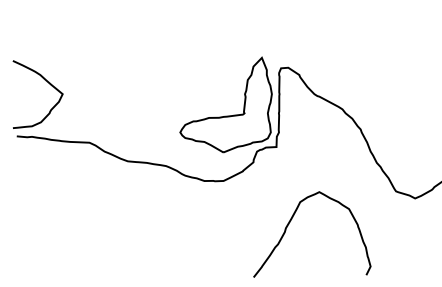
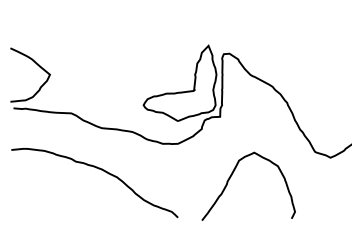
curve: (123, 213) -> (98, 169), added

